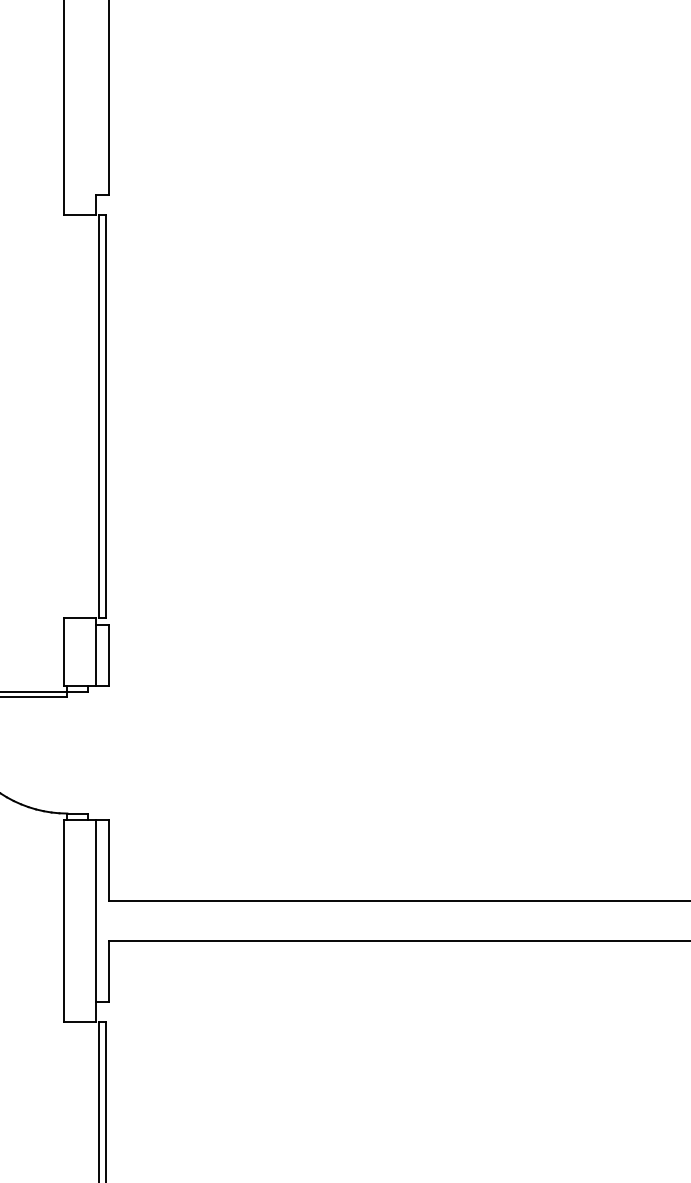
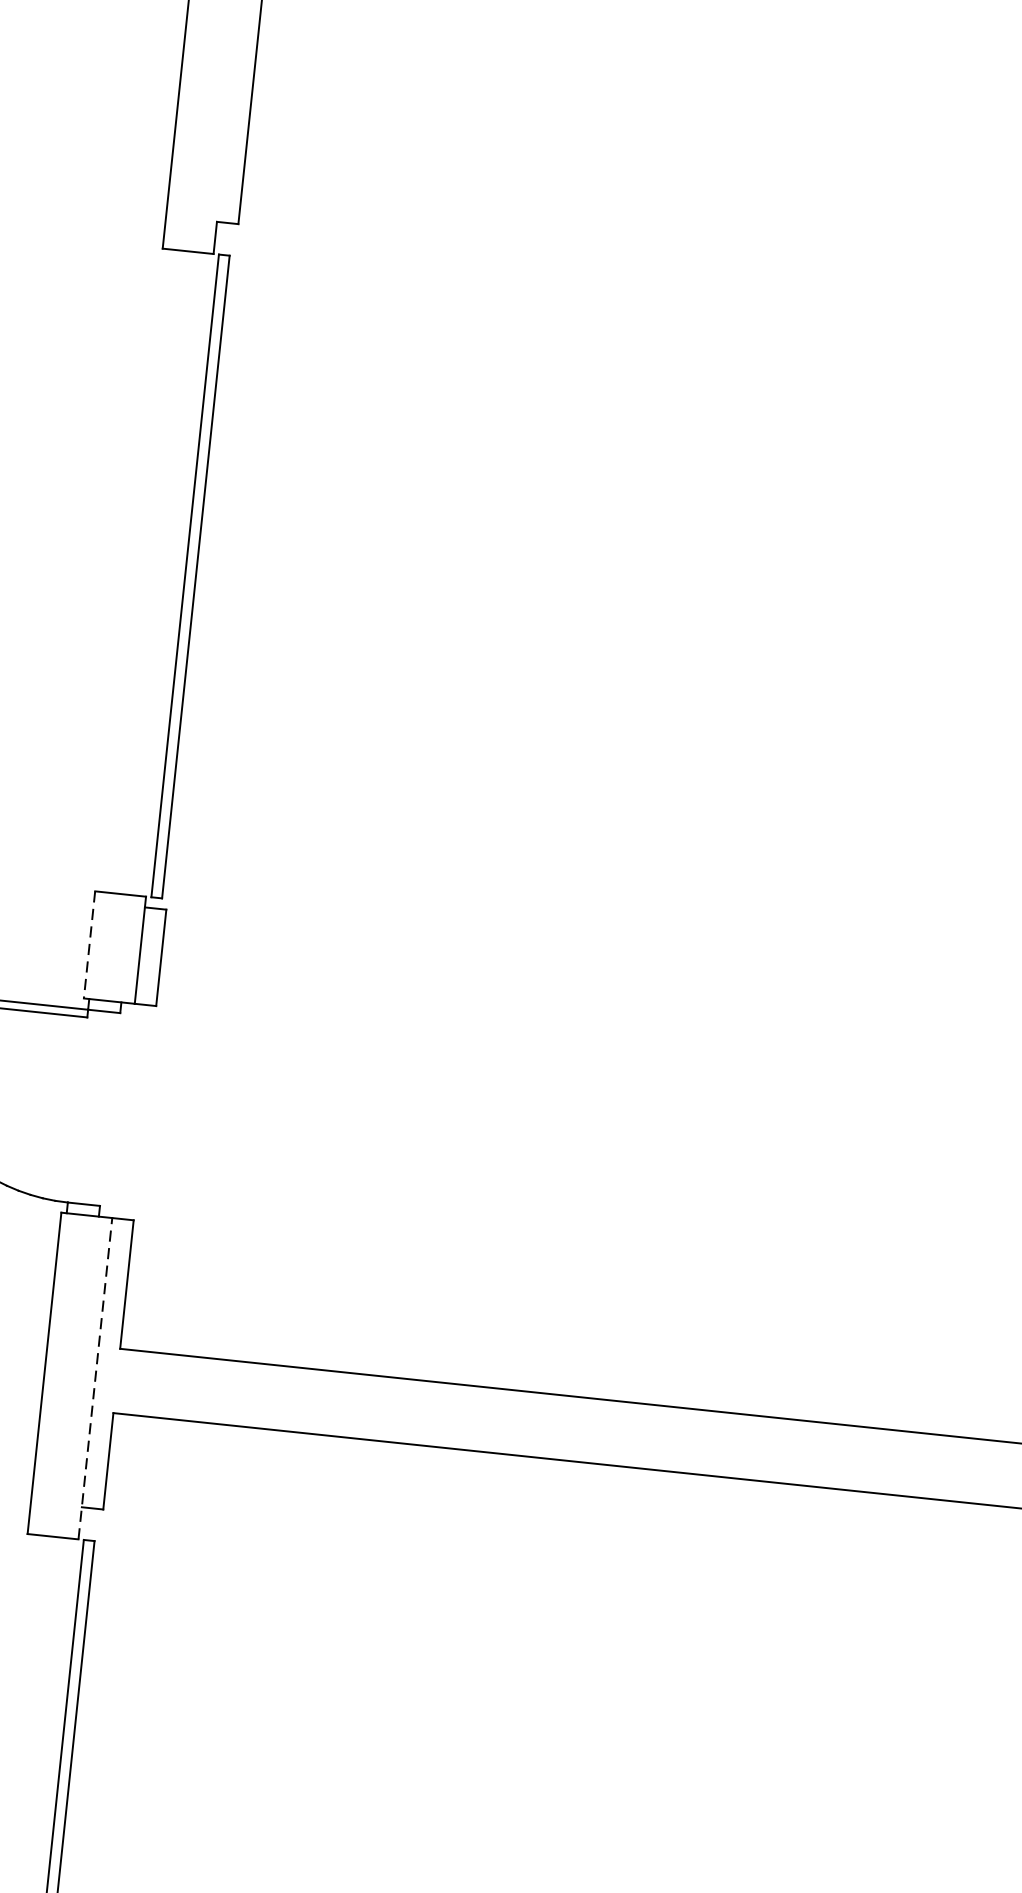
line: (64, 652) -> (90, 945), solid -> dashed
line: (96, 921) -> (96, 1379), solid -> dashed

